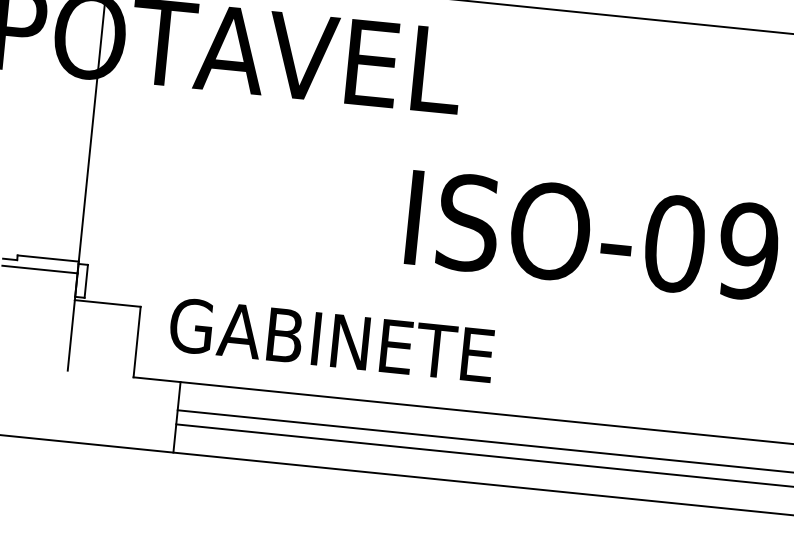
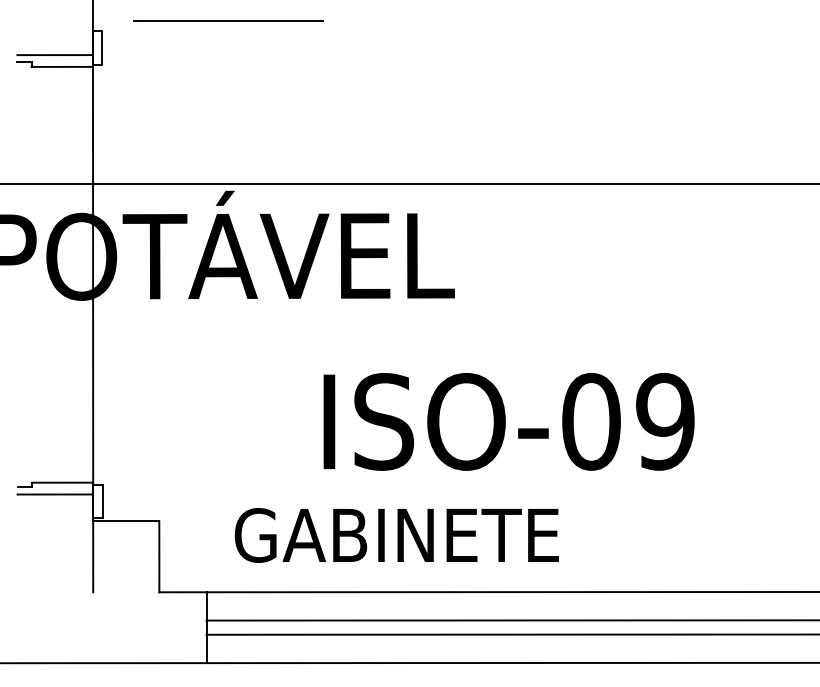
text: (592, 235) -> (508, 421), moved
text: (331, 340) -> (396, 535), moved

